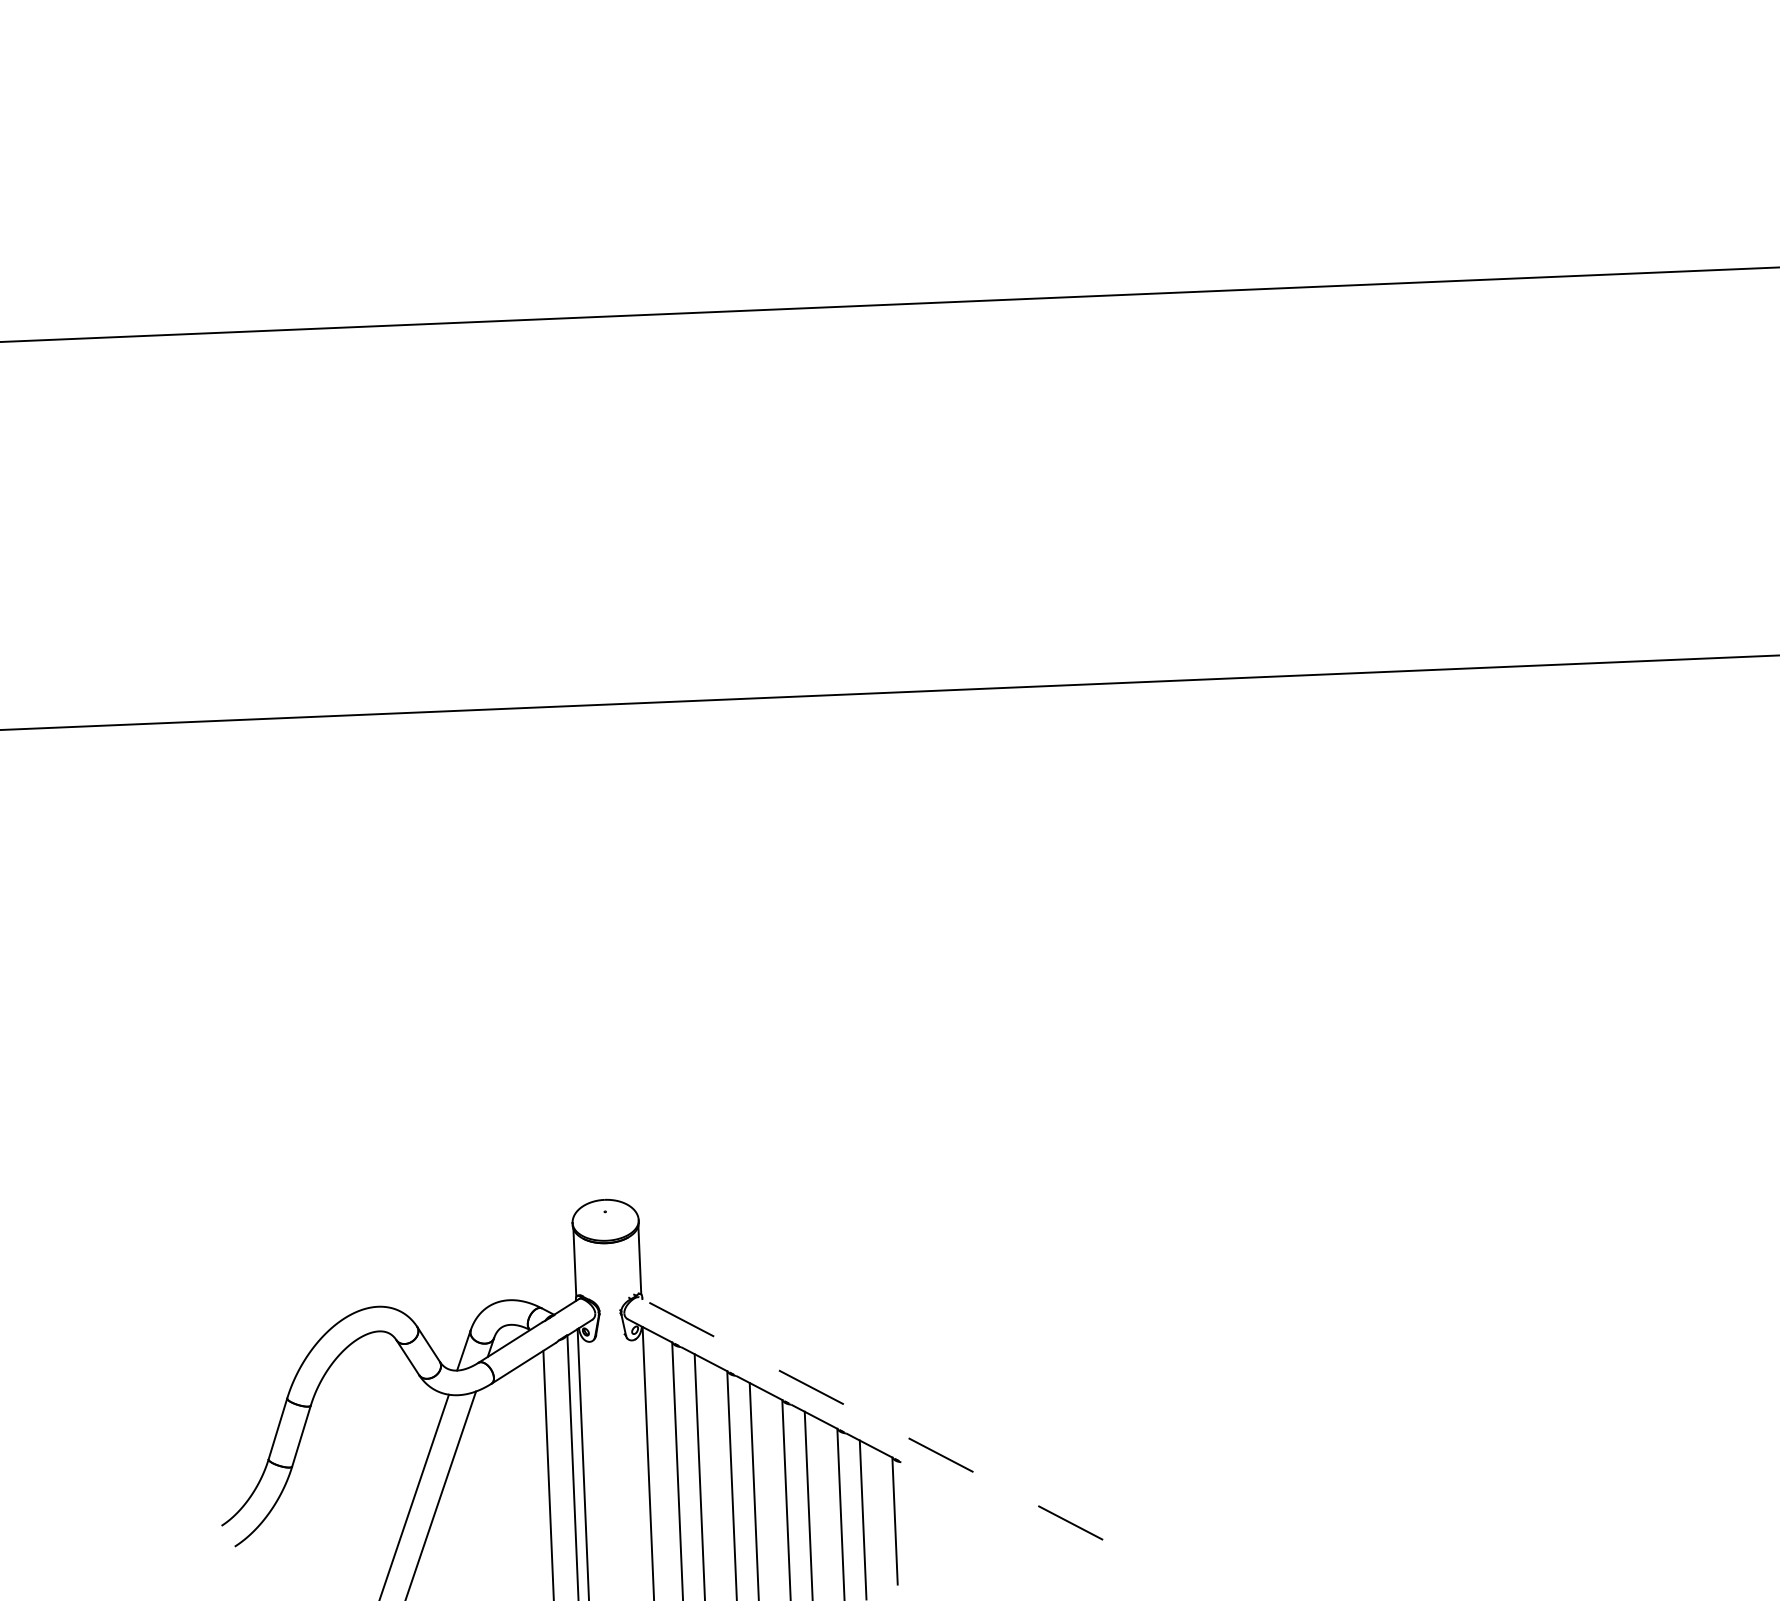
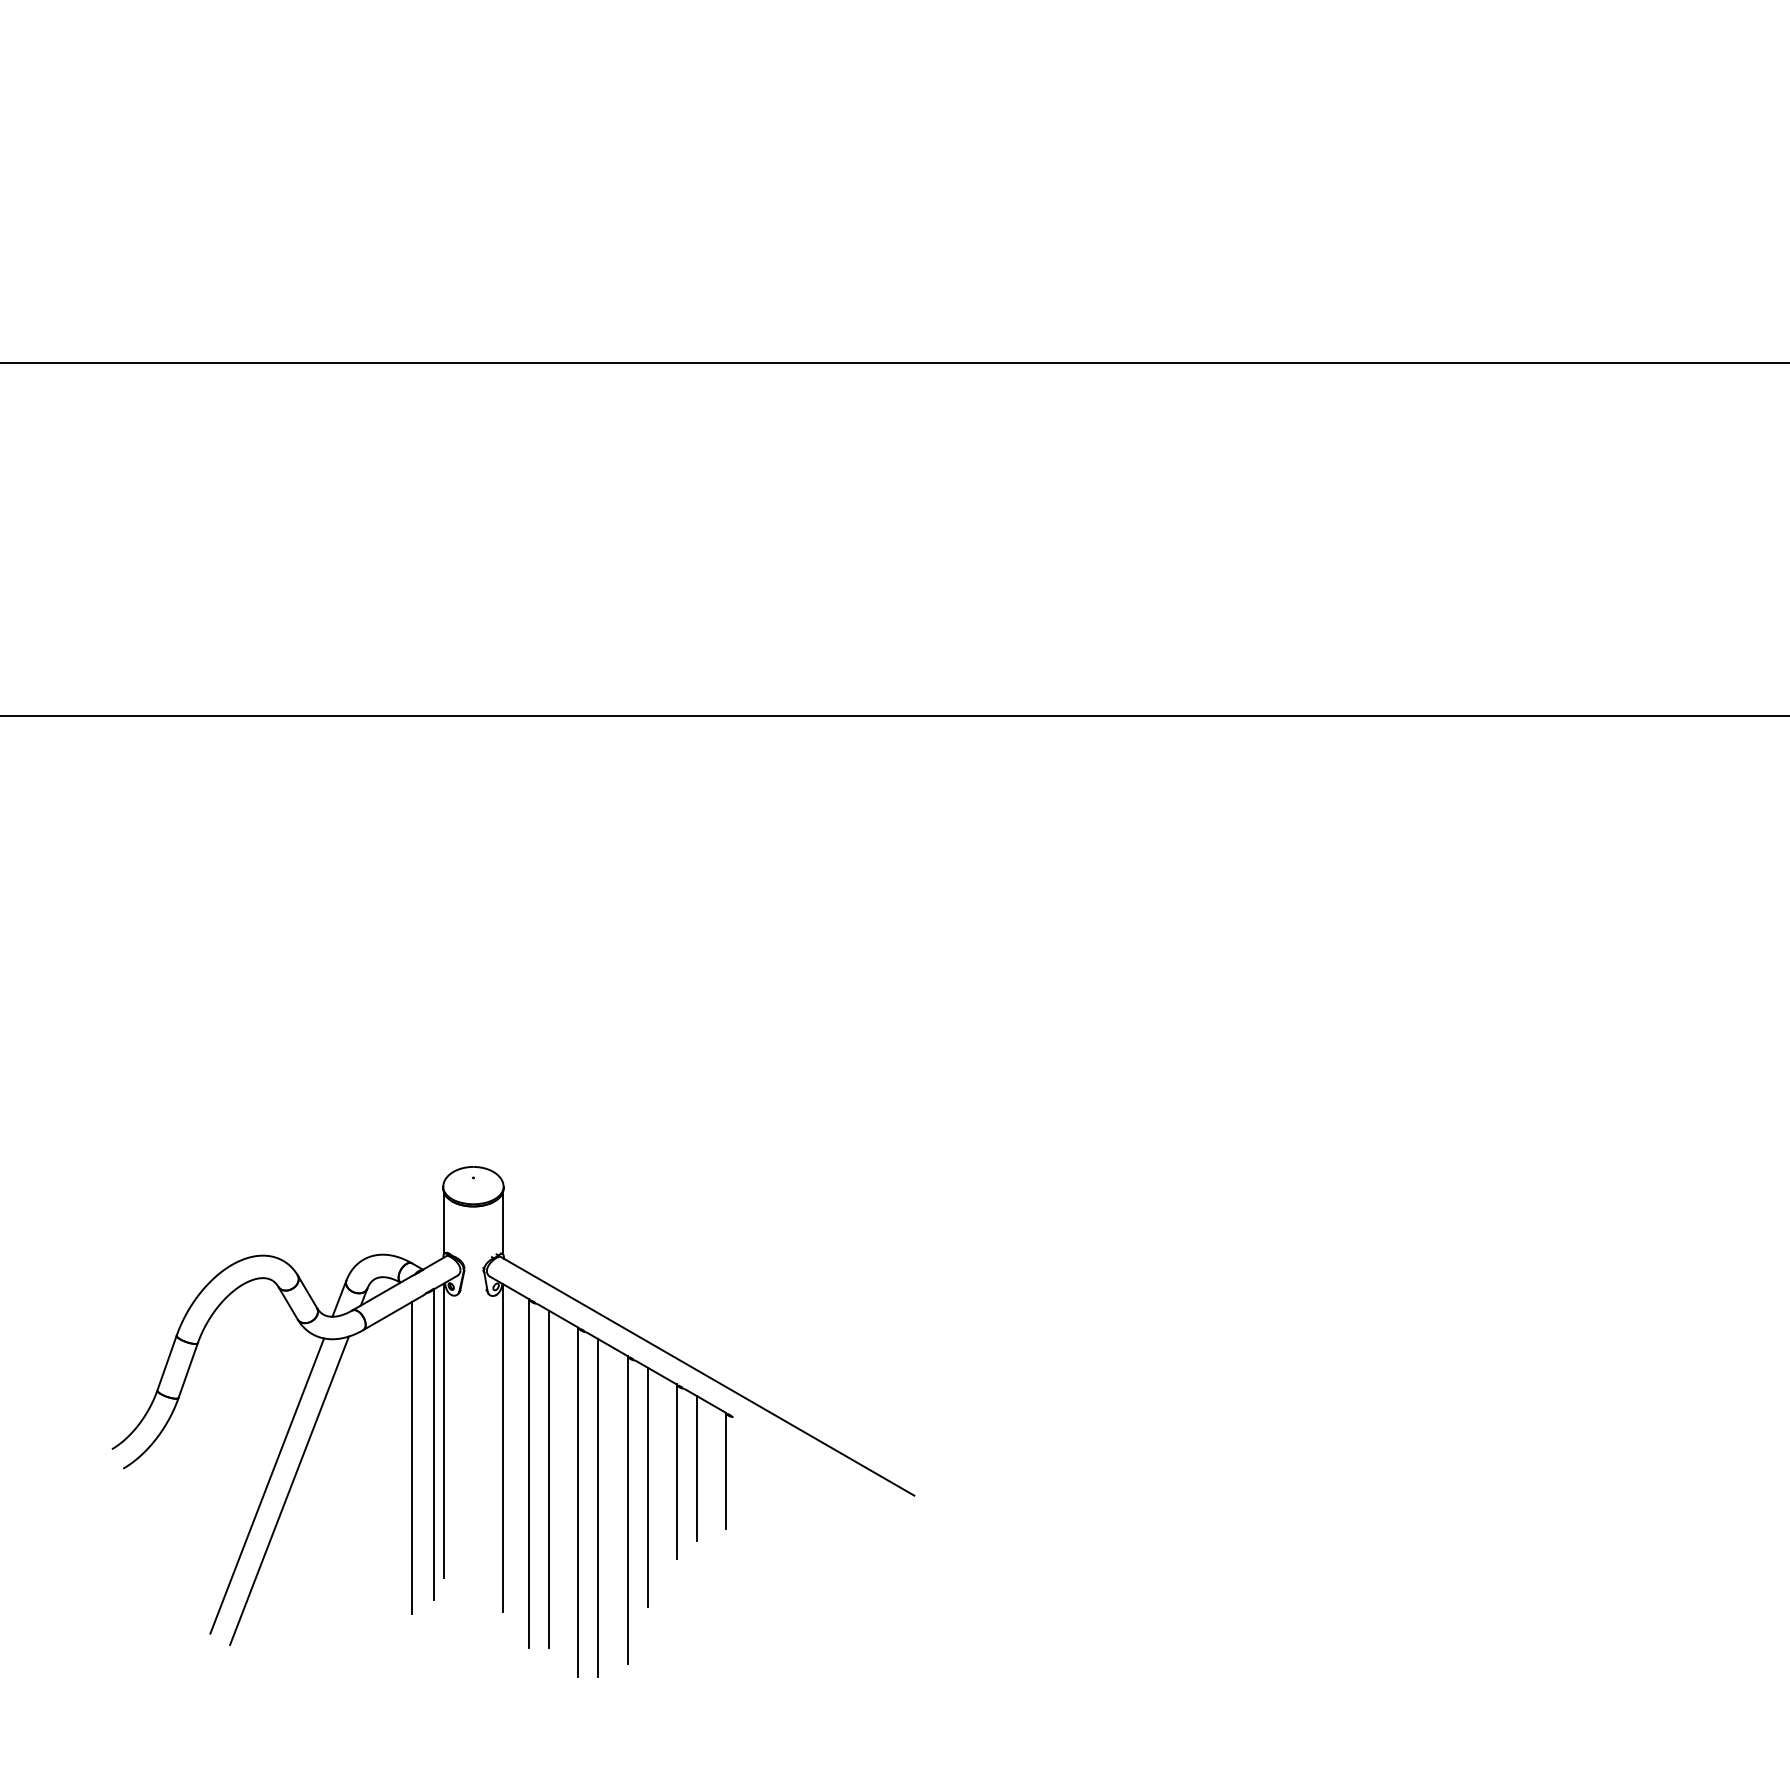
line: (870, 1418) -> (707, 1376), dashed -> solid

